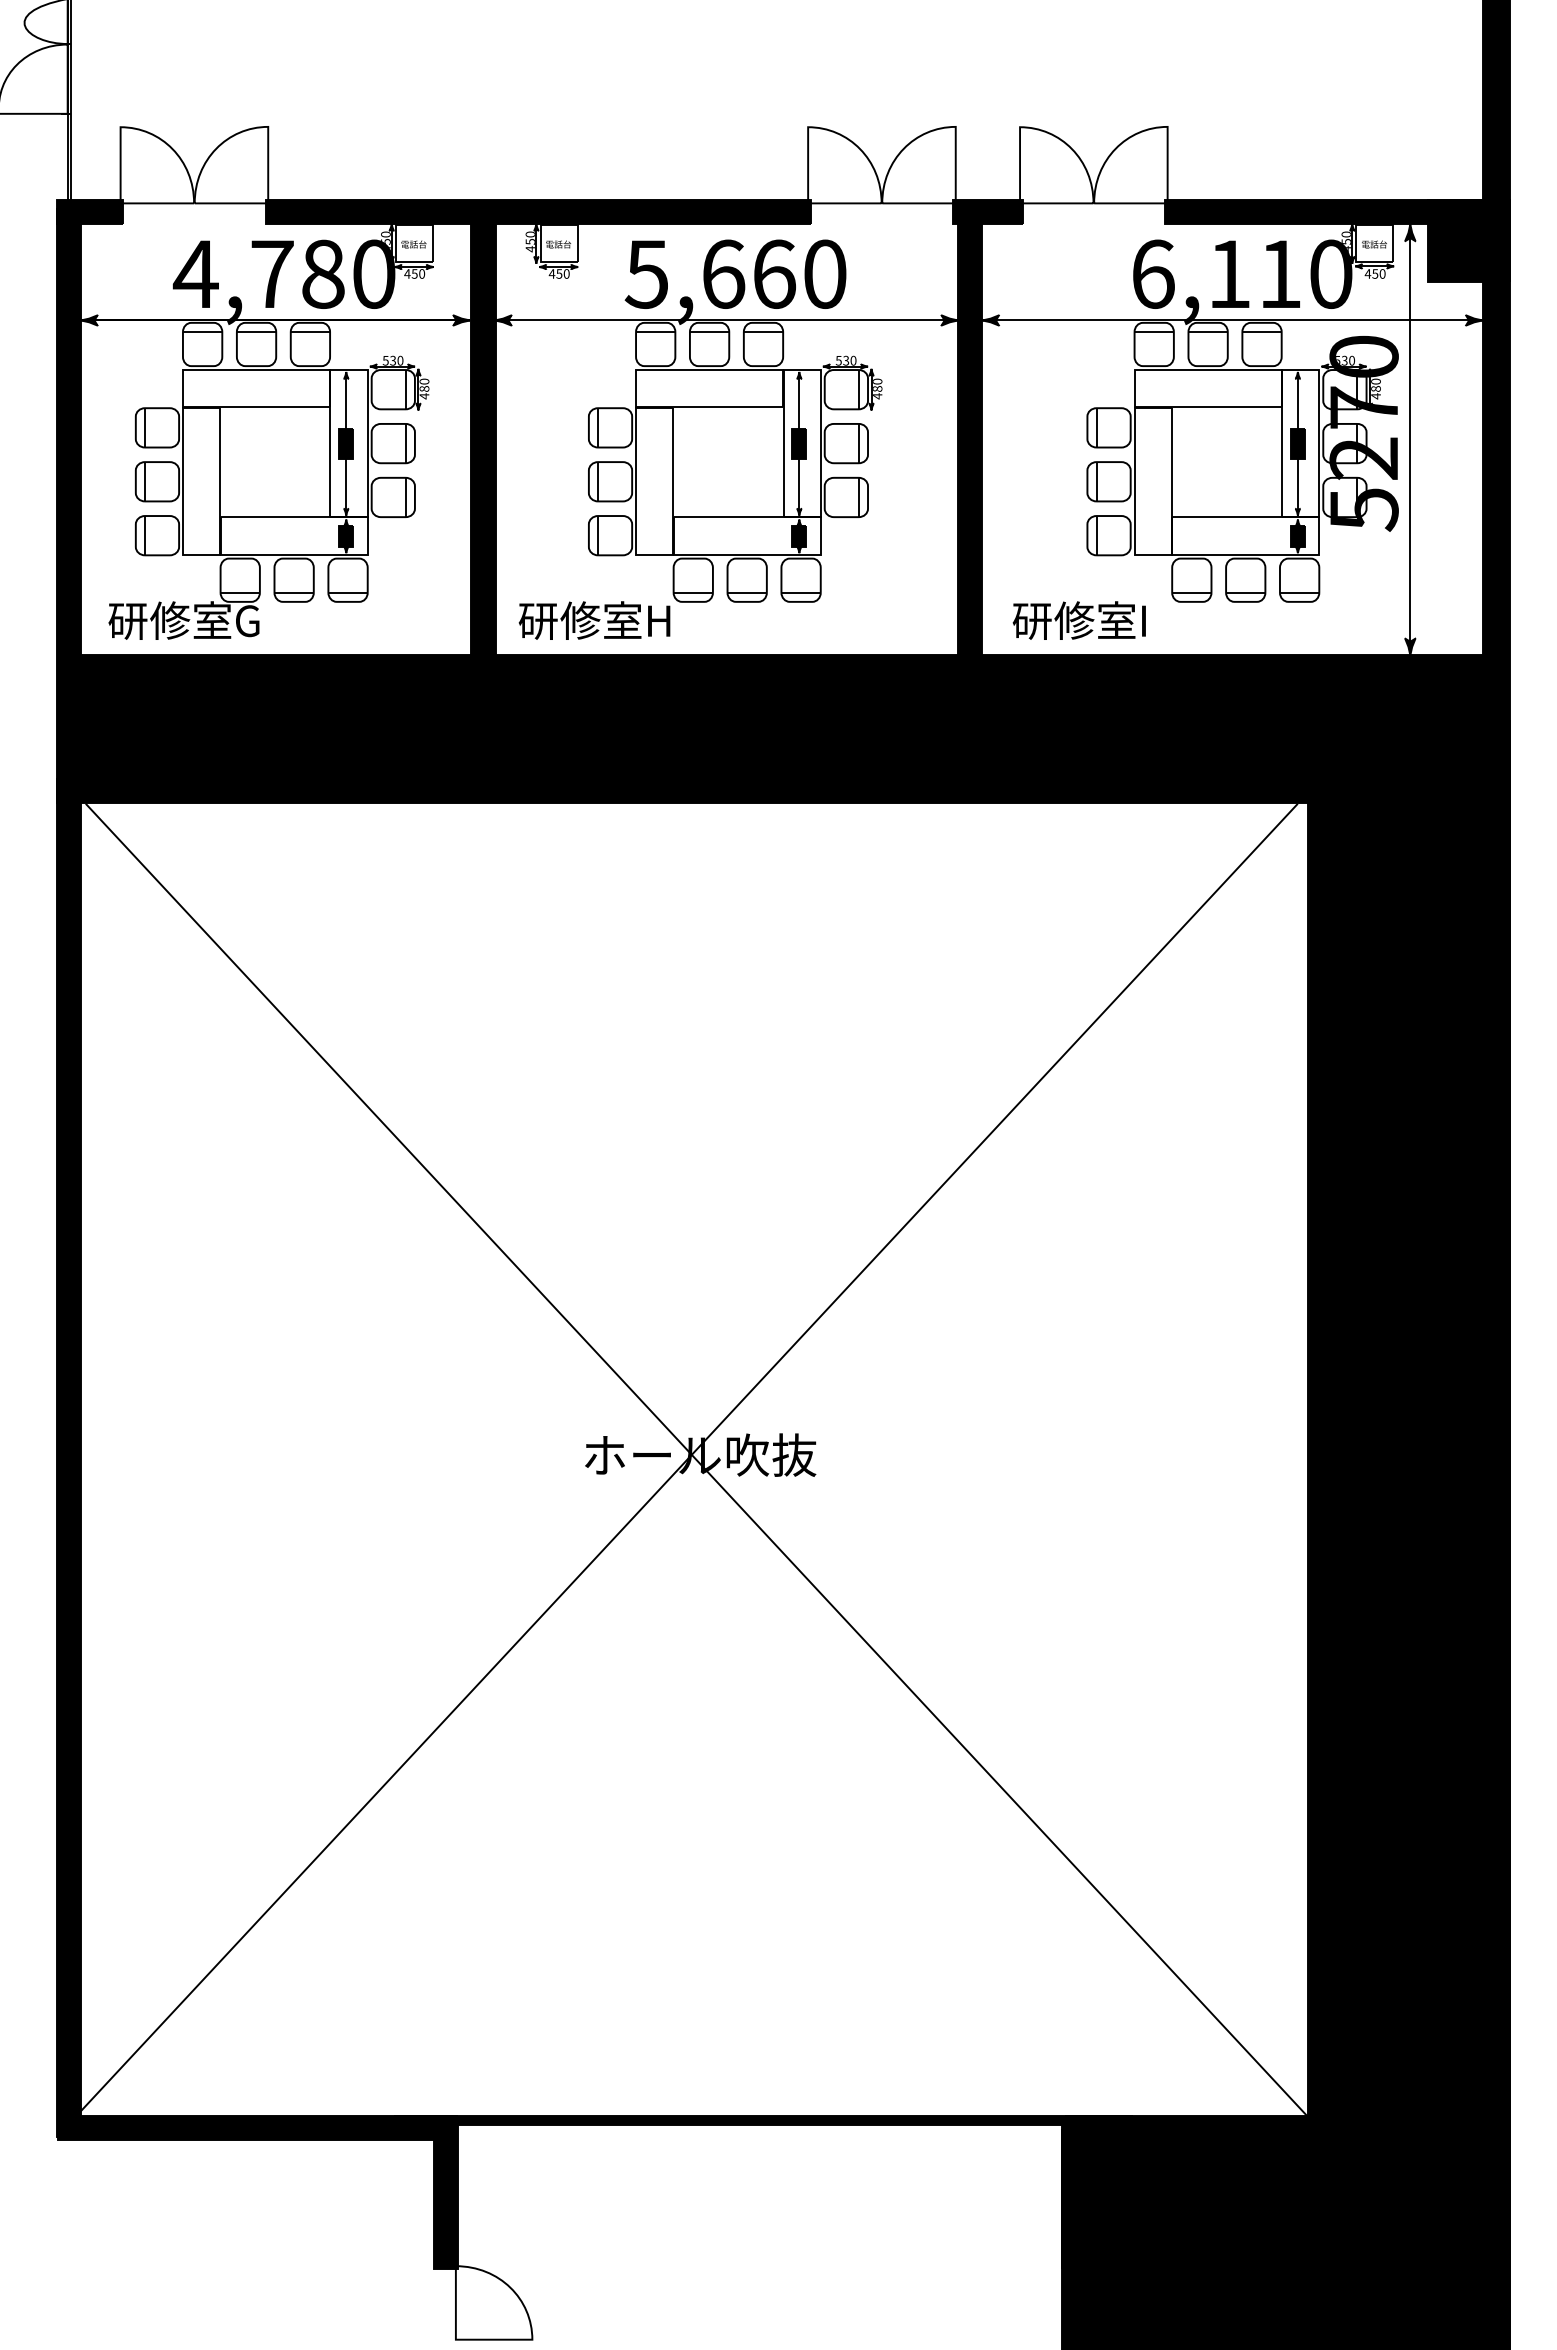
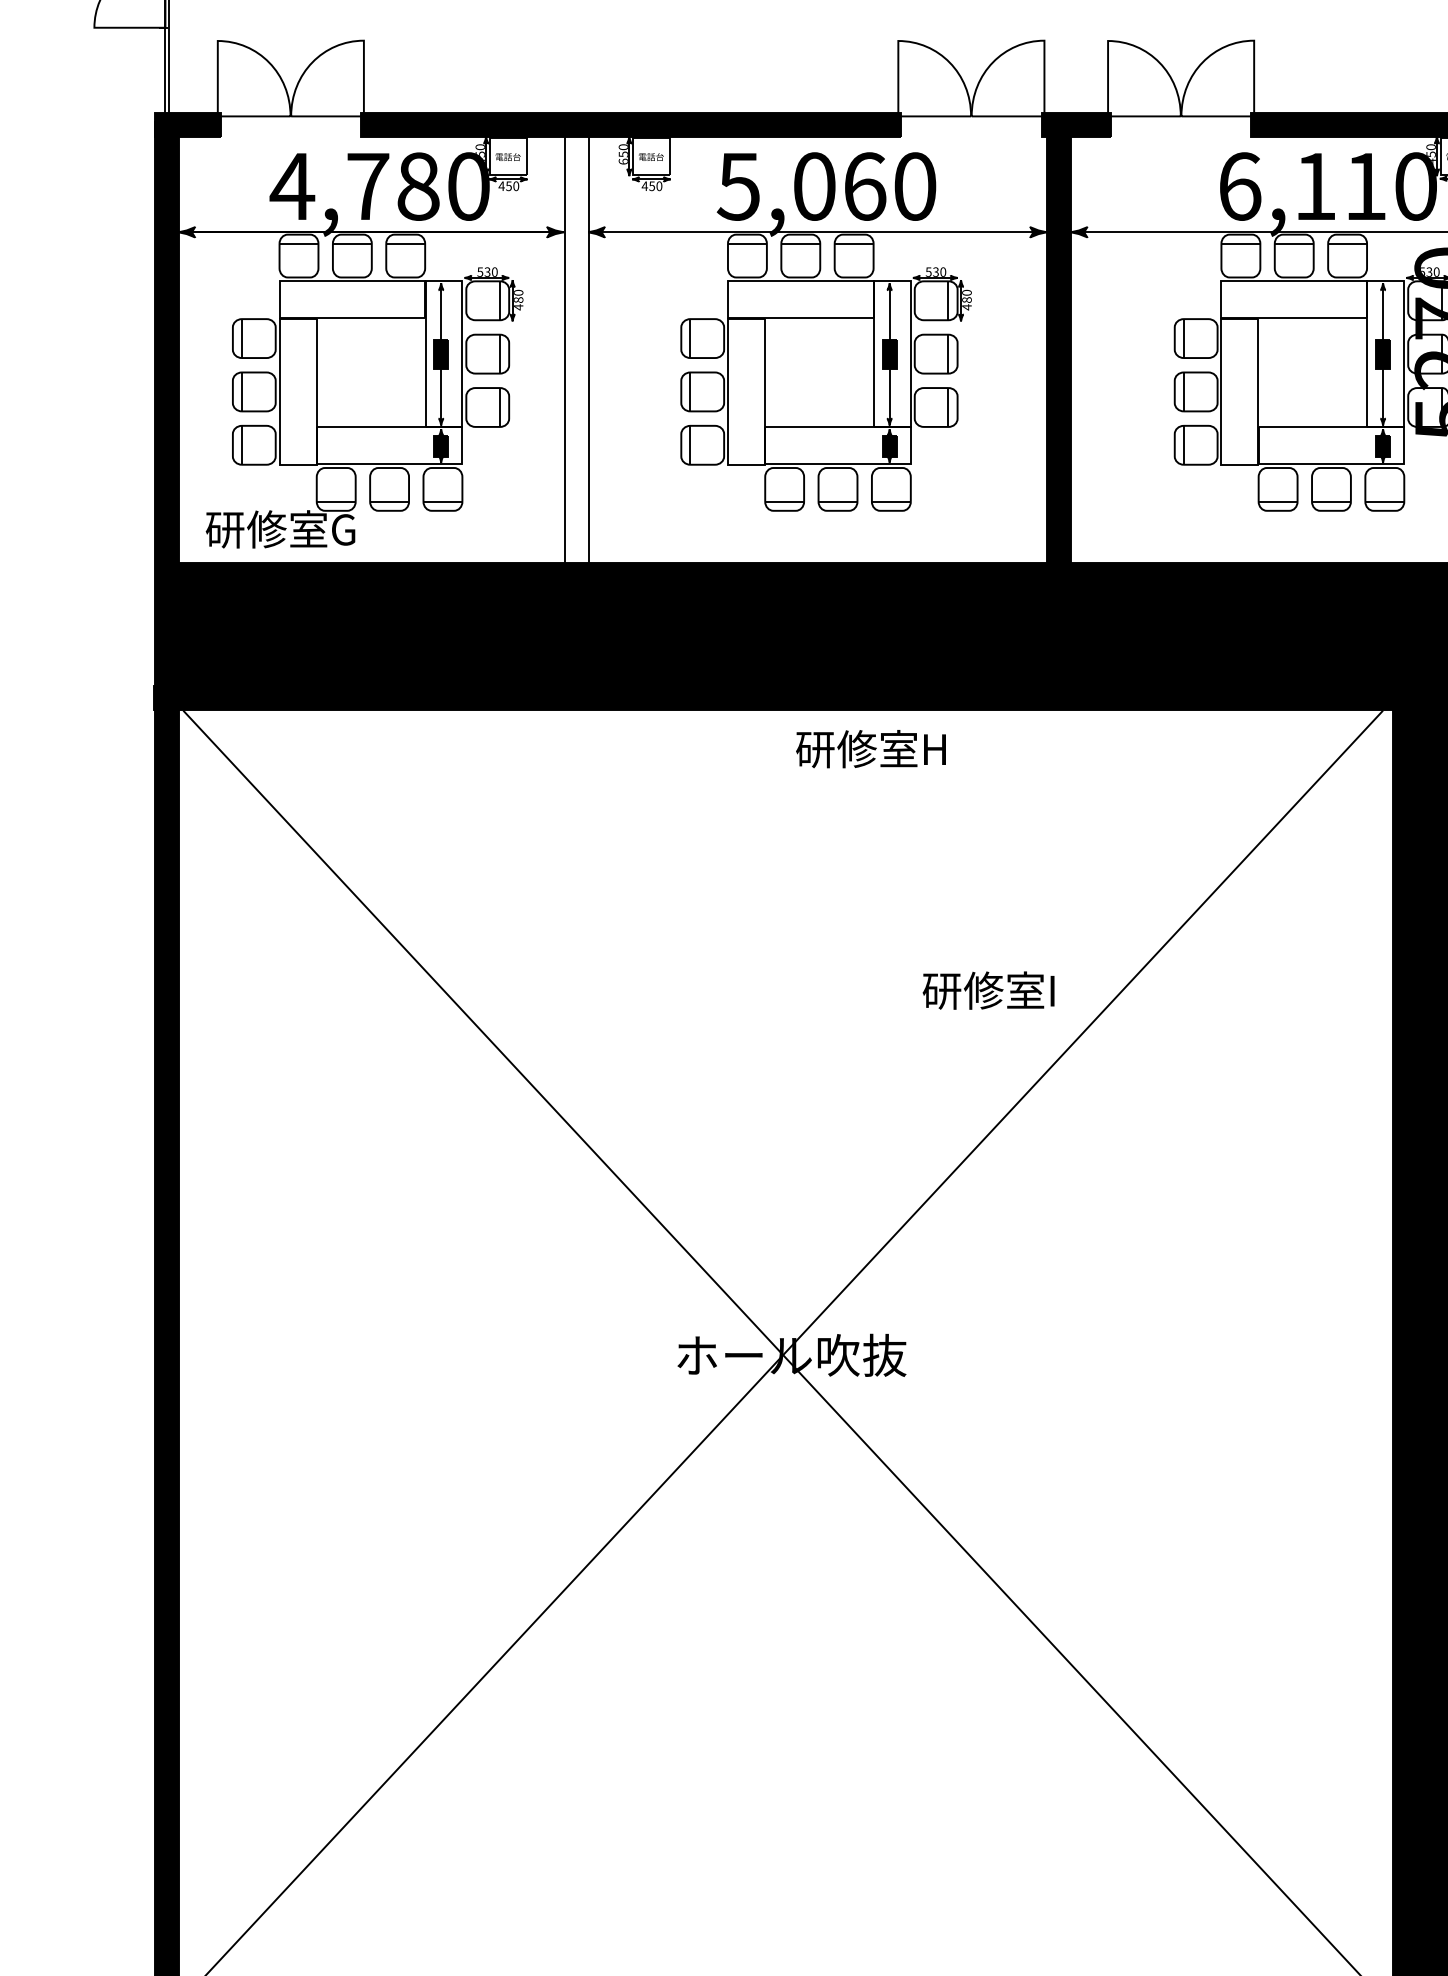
text: (529, 249) -> (622, 162), 450 -> 650
text: (724, 273) -> (815, 185), 5,660 -> 5,060
fill: (483, 503) -> (577, 413), removed
text: (594, 620) -> (870, 748), moved
text: (1078, 620) -> (987, 990), moved

